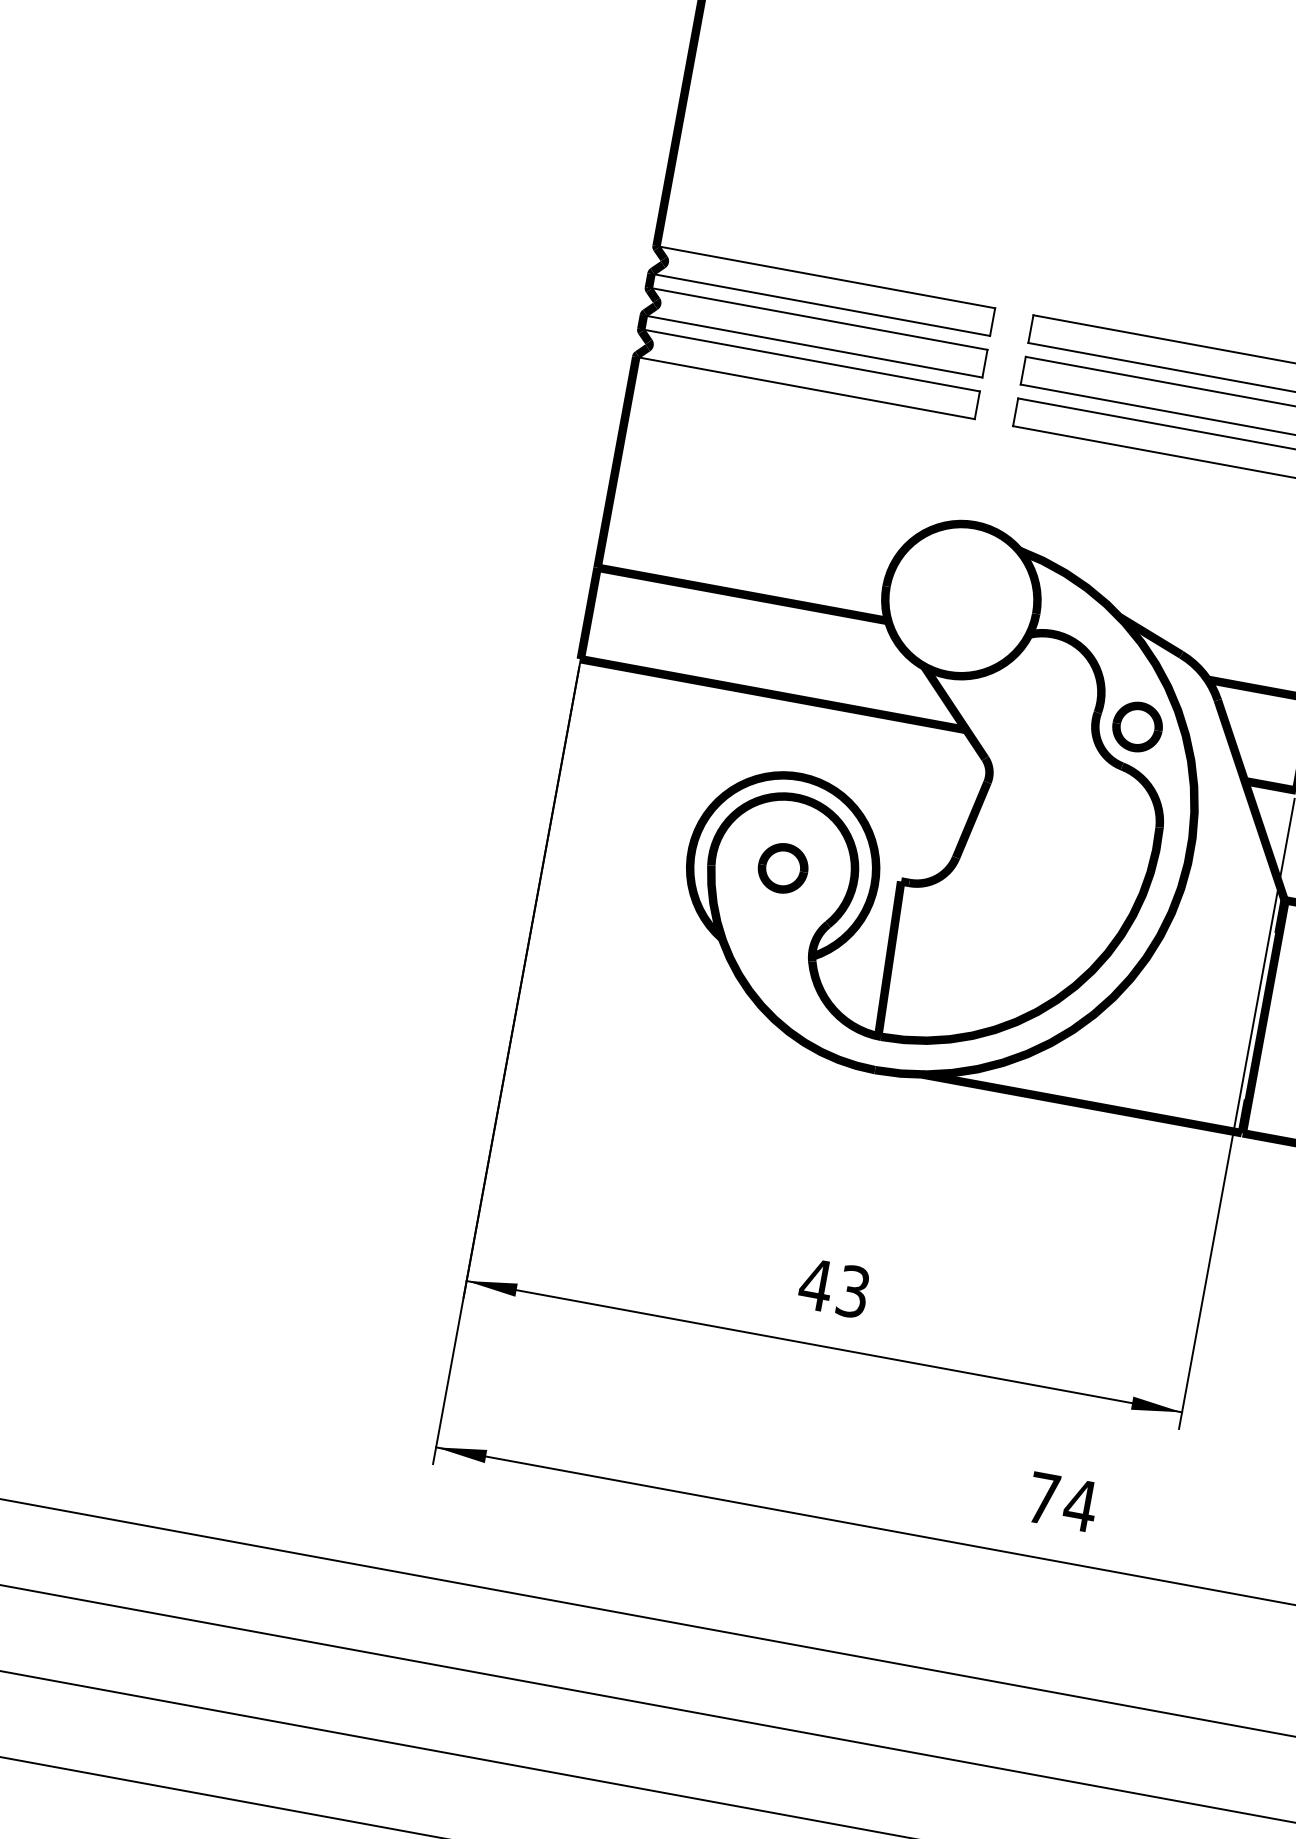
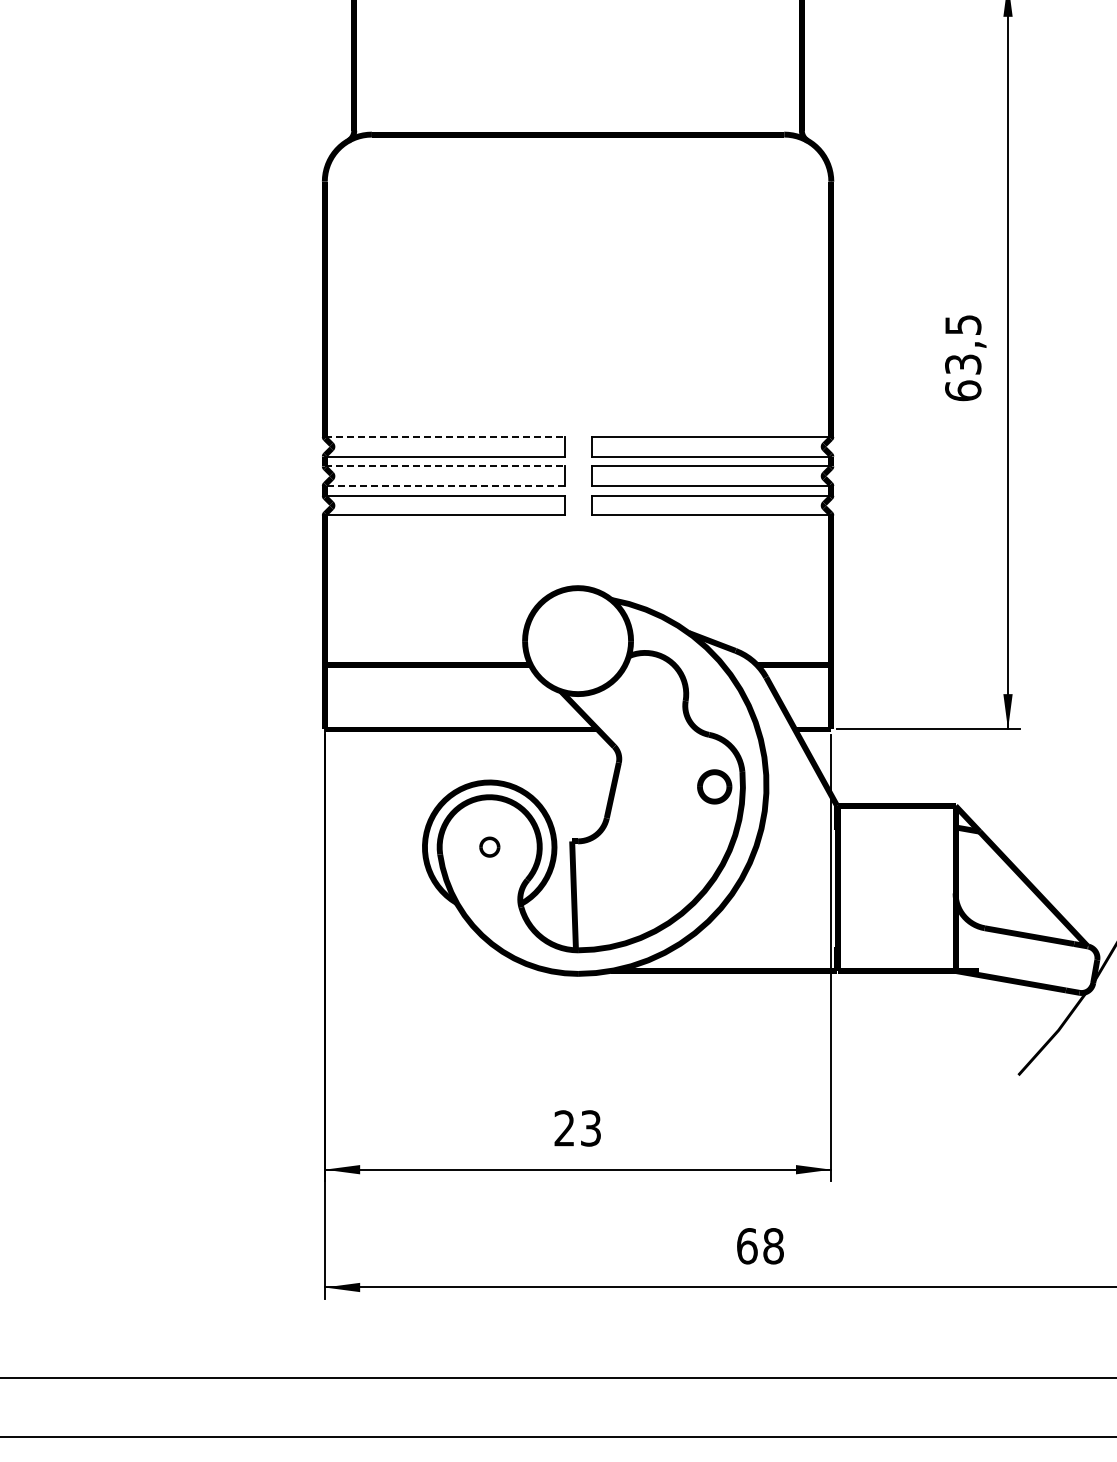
line: (825, 276) -> (444, 436), solid -> dashed
line: (817, 318) -> (444, 466), solid -> dashed
line: (812, 347) -> (444, 486), solid -> dashed
part: (1137, 726) -> (714, 786), moved
part: (783, 867) -> (489, 846), size x0.6
text: (815, 1284) -> (564, 1128), 43 -> 23
text: (1062, 1502) -> (760, 1246), 74 -> 68

